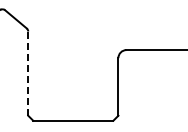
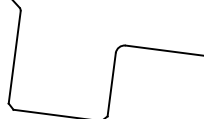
line: (28, 73) -> (15, 57), dashed -> solid

